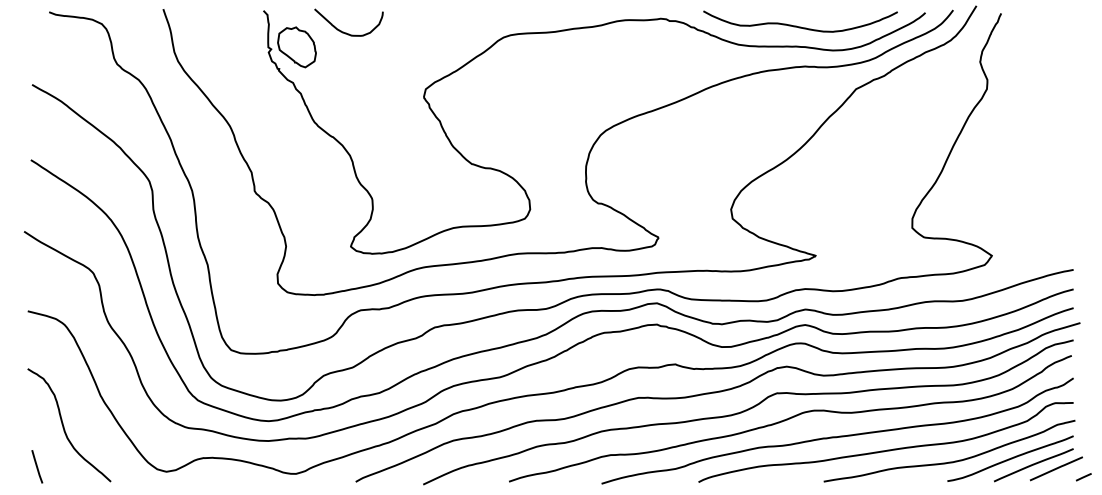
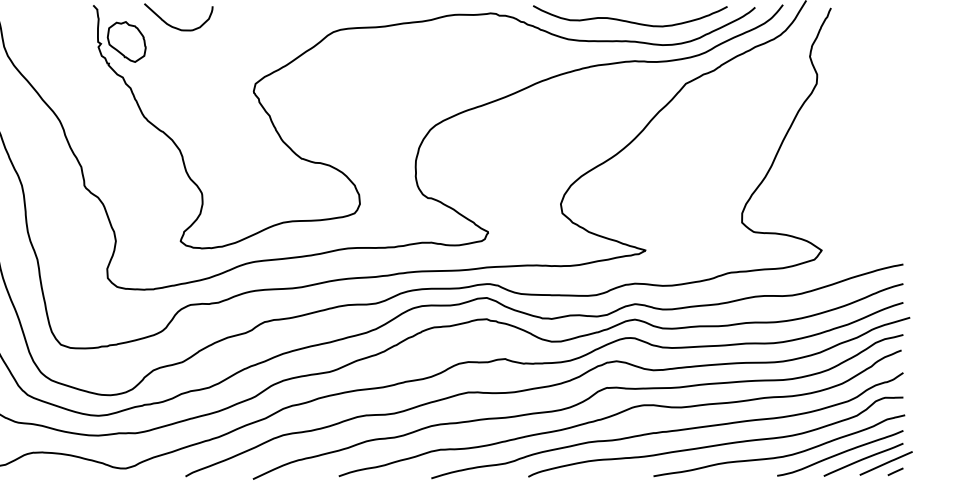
line: (1083, 477) -> (895, 472), moved

